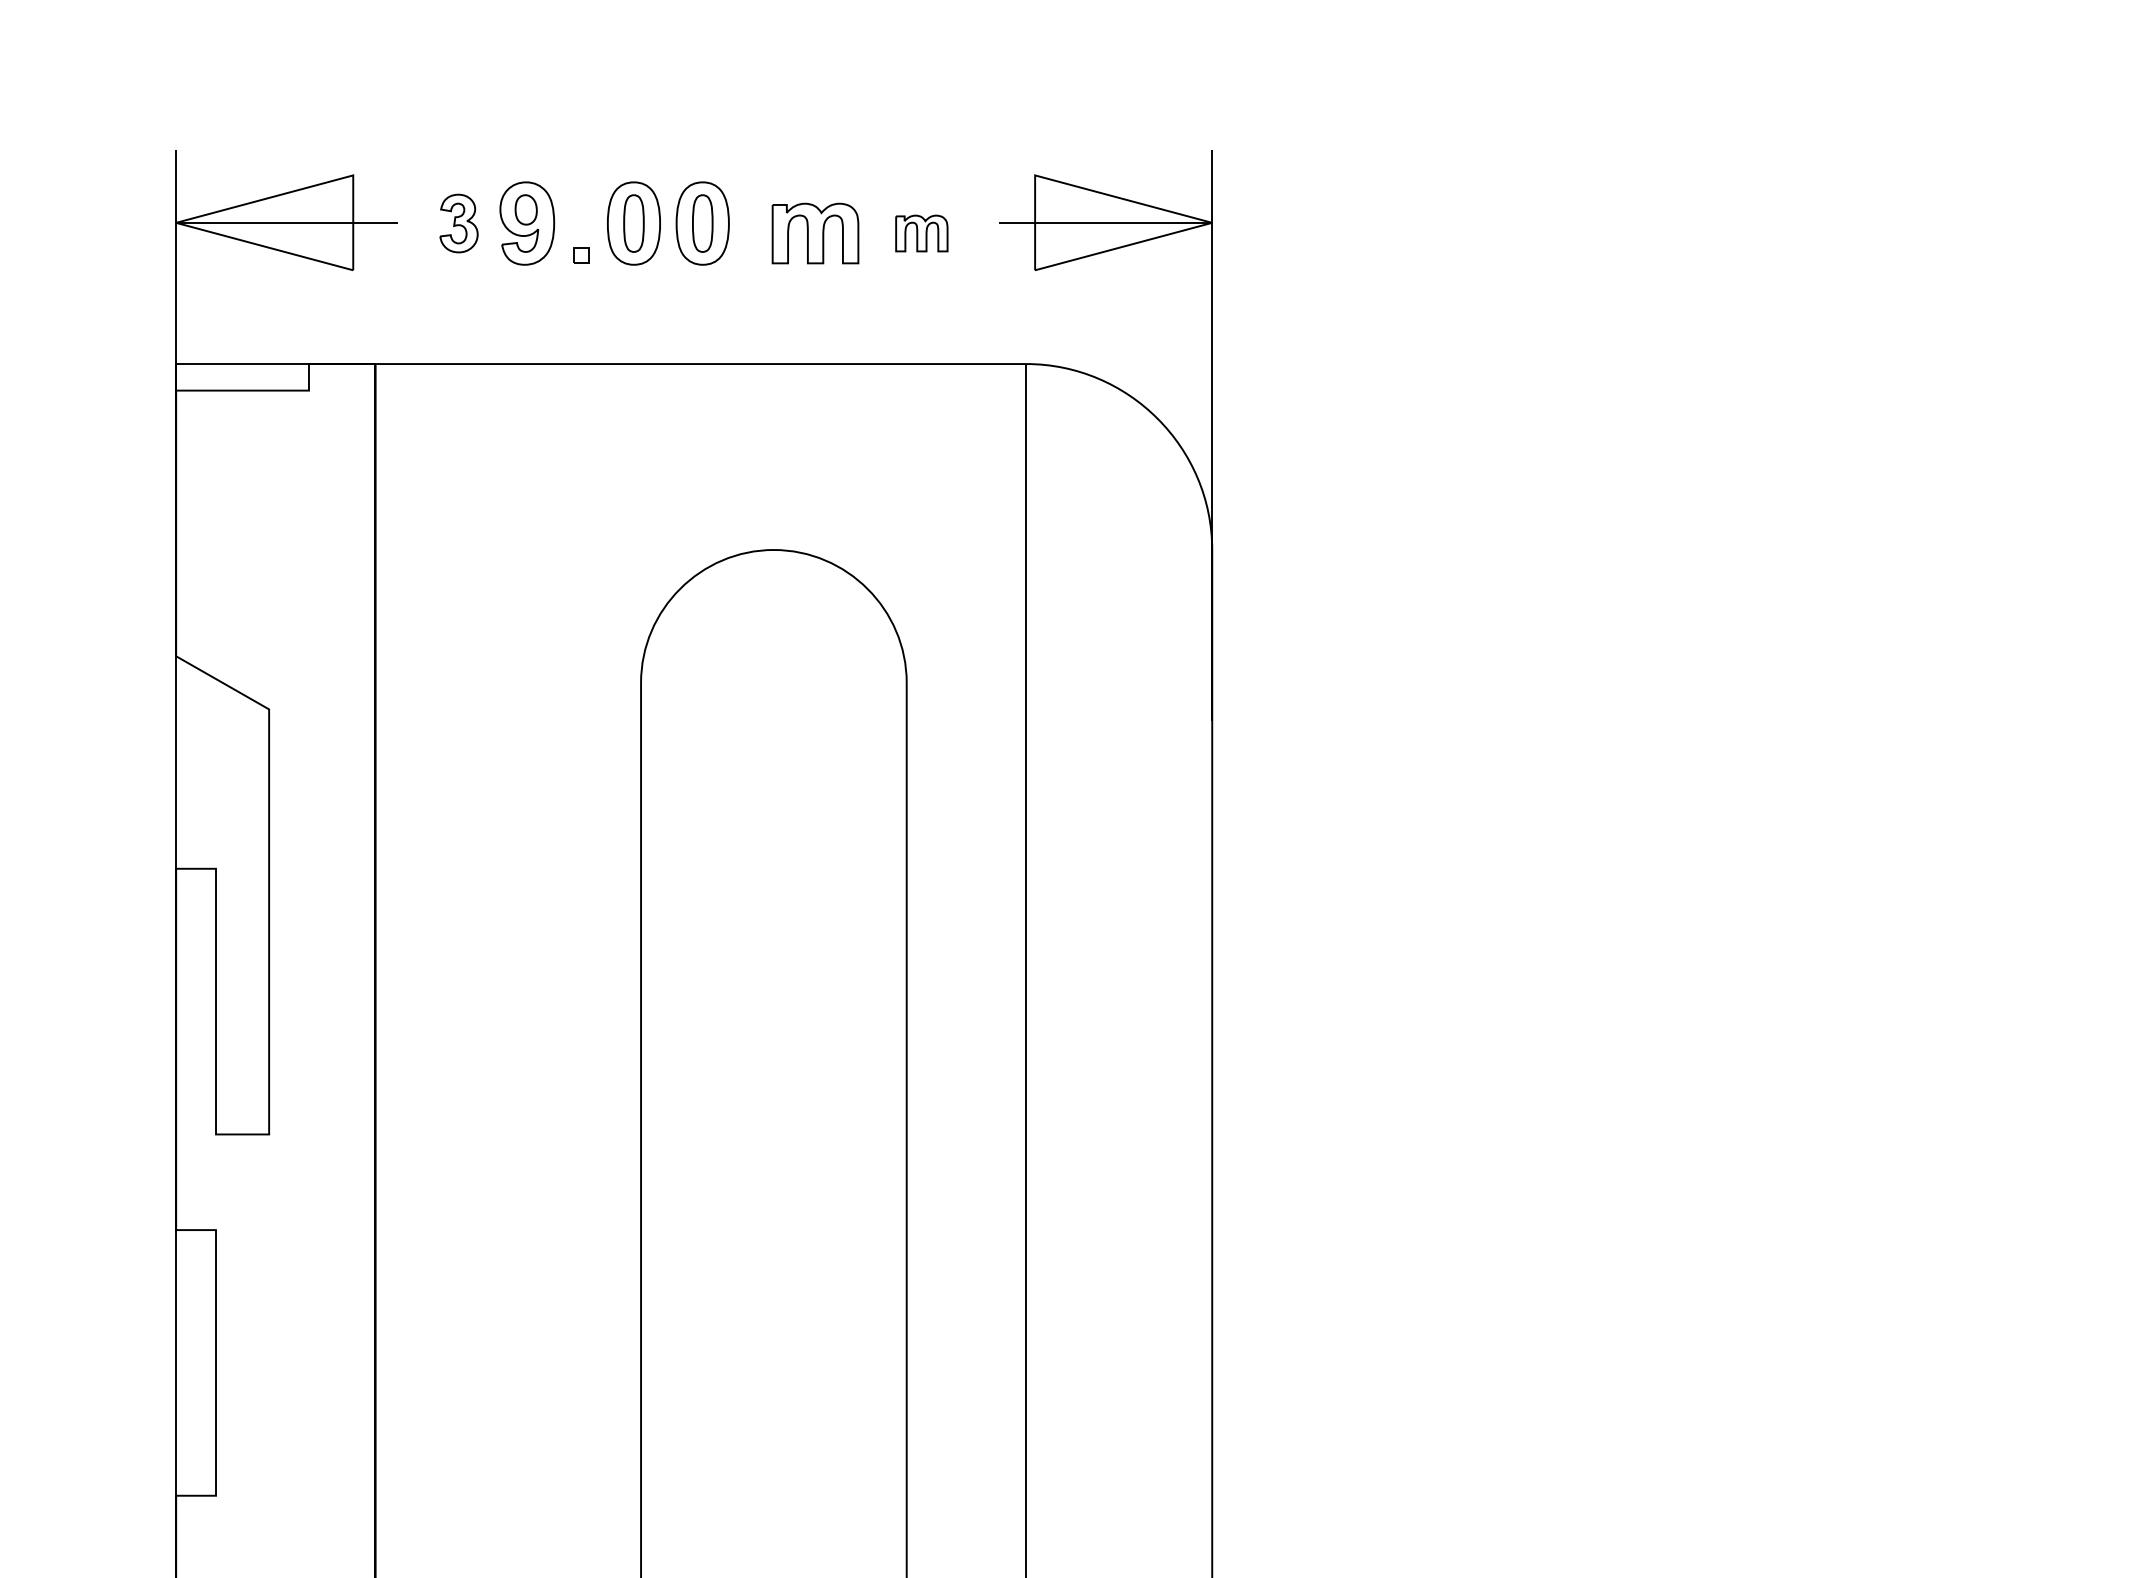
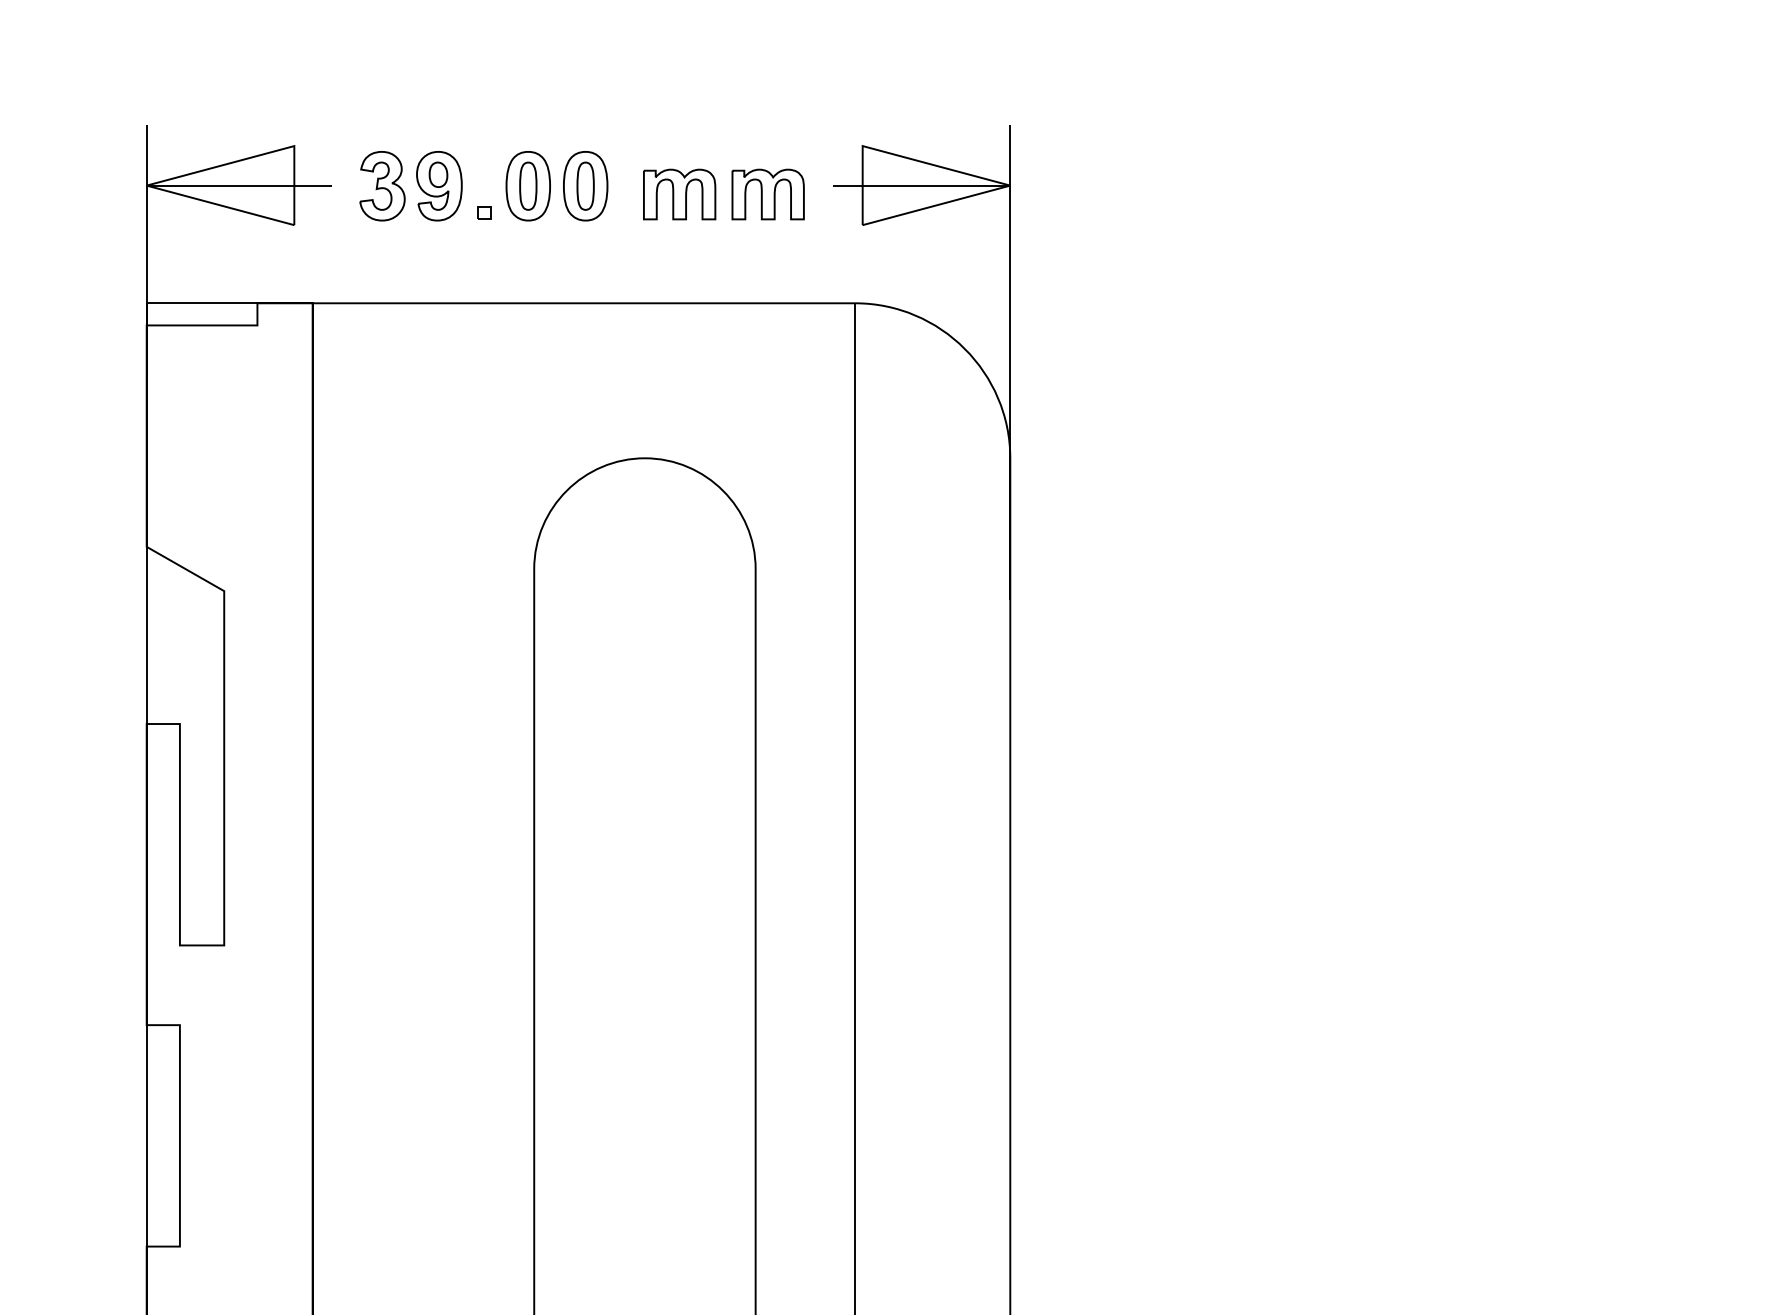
part: (458, 223) -> (382, 186), size x1.43
part: (921, 233) -> (767, 194), size x1.67

